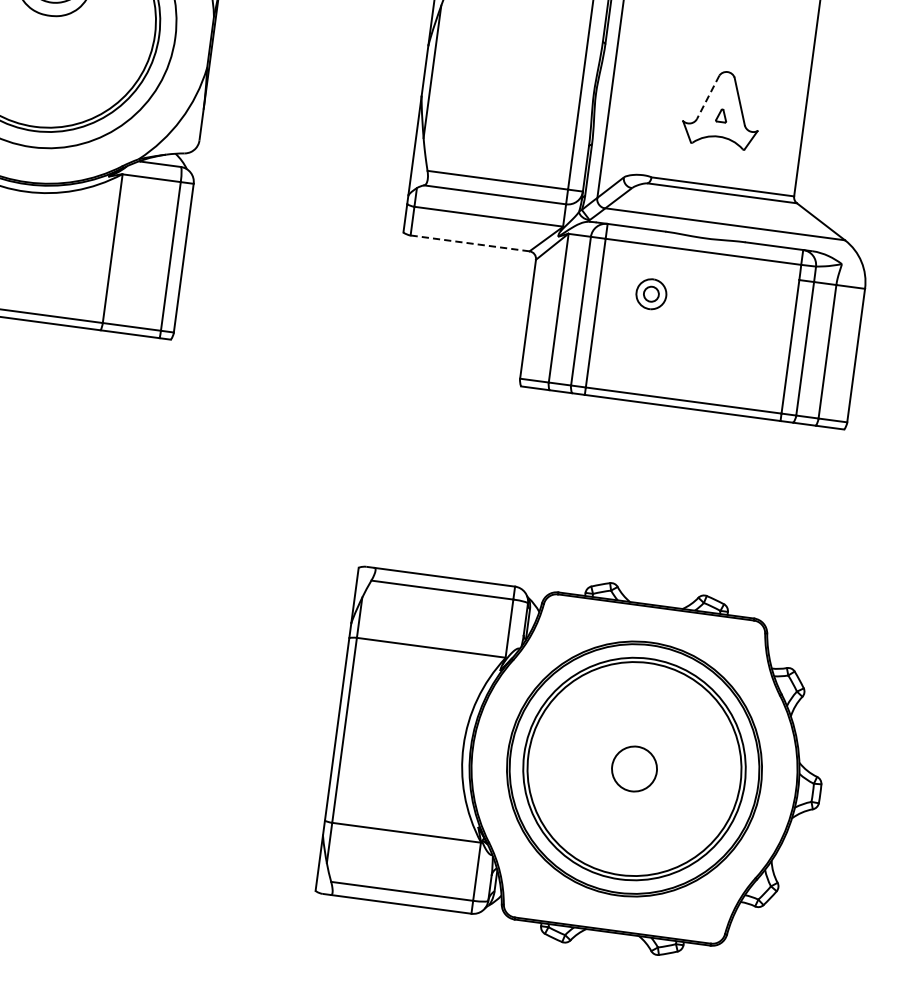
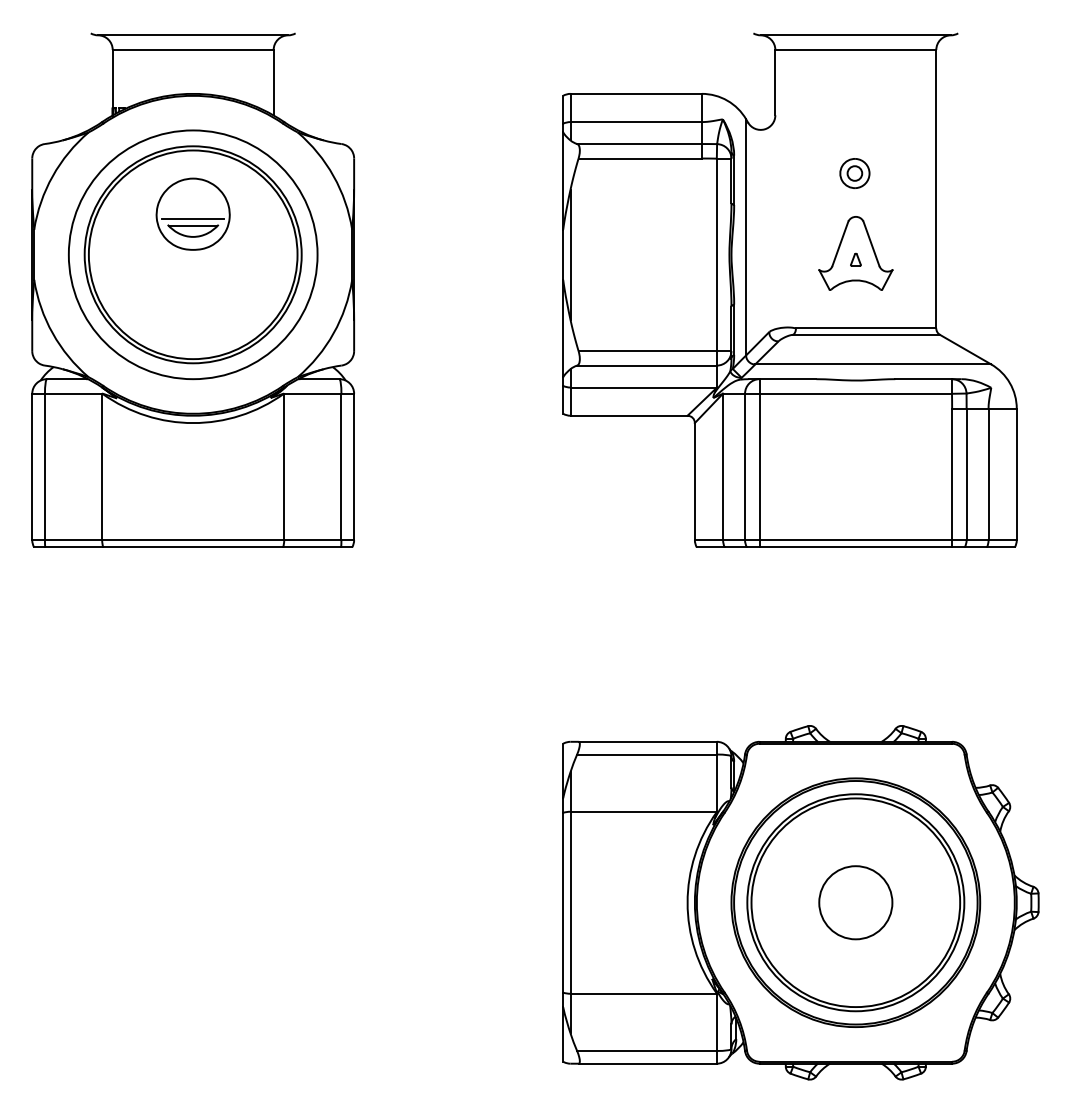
line: (708, 97) -> (840, 243), dashed -> solid
line: (470, 243) -> (629, 415), dashed -> solid
part: (650, 294) -> (854, 173), moved
circle: (634, 768) -> (855, 902), size x1.67

